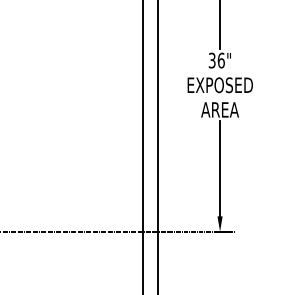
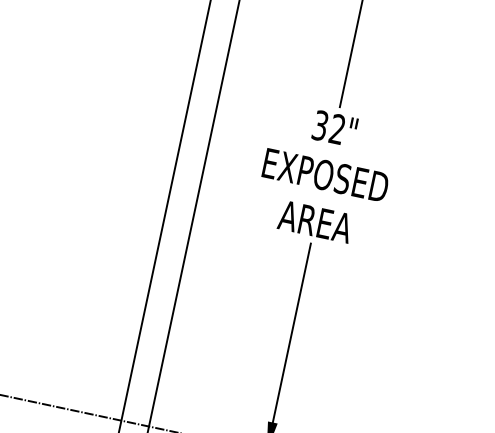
text: (220, 60) -> (336, 128), 36" -> 32"

